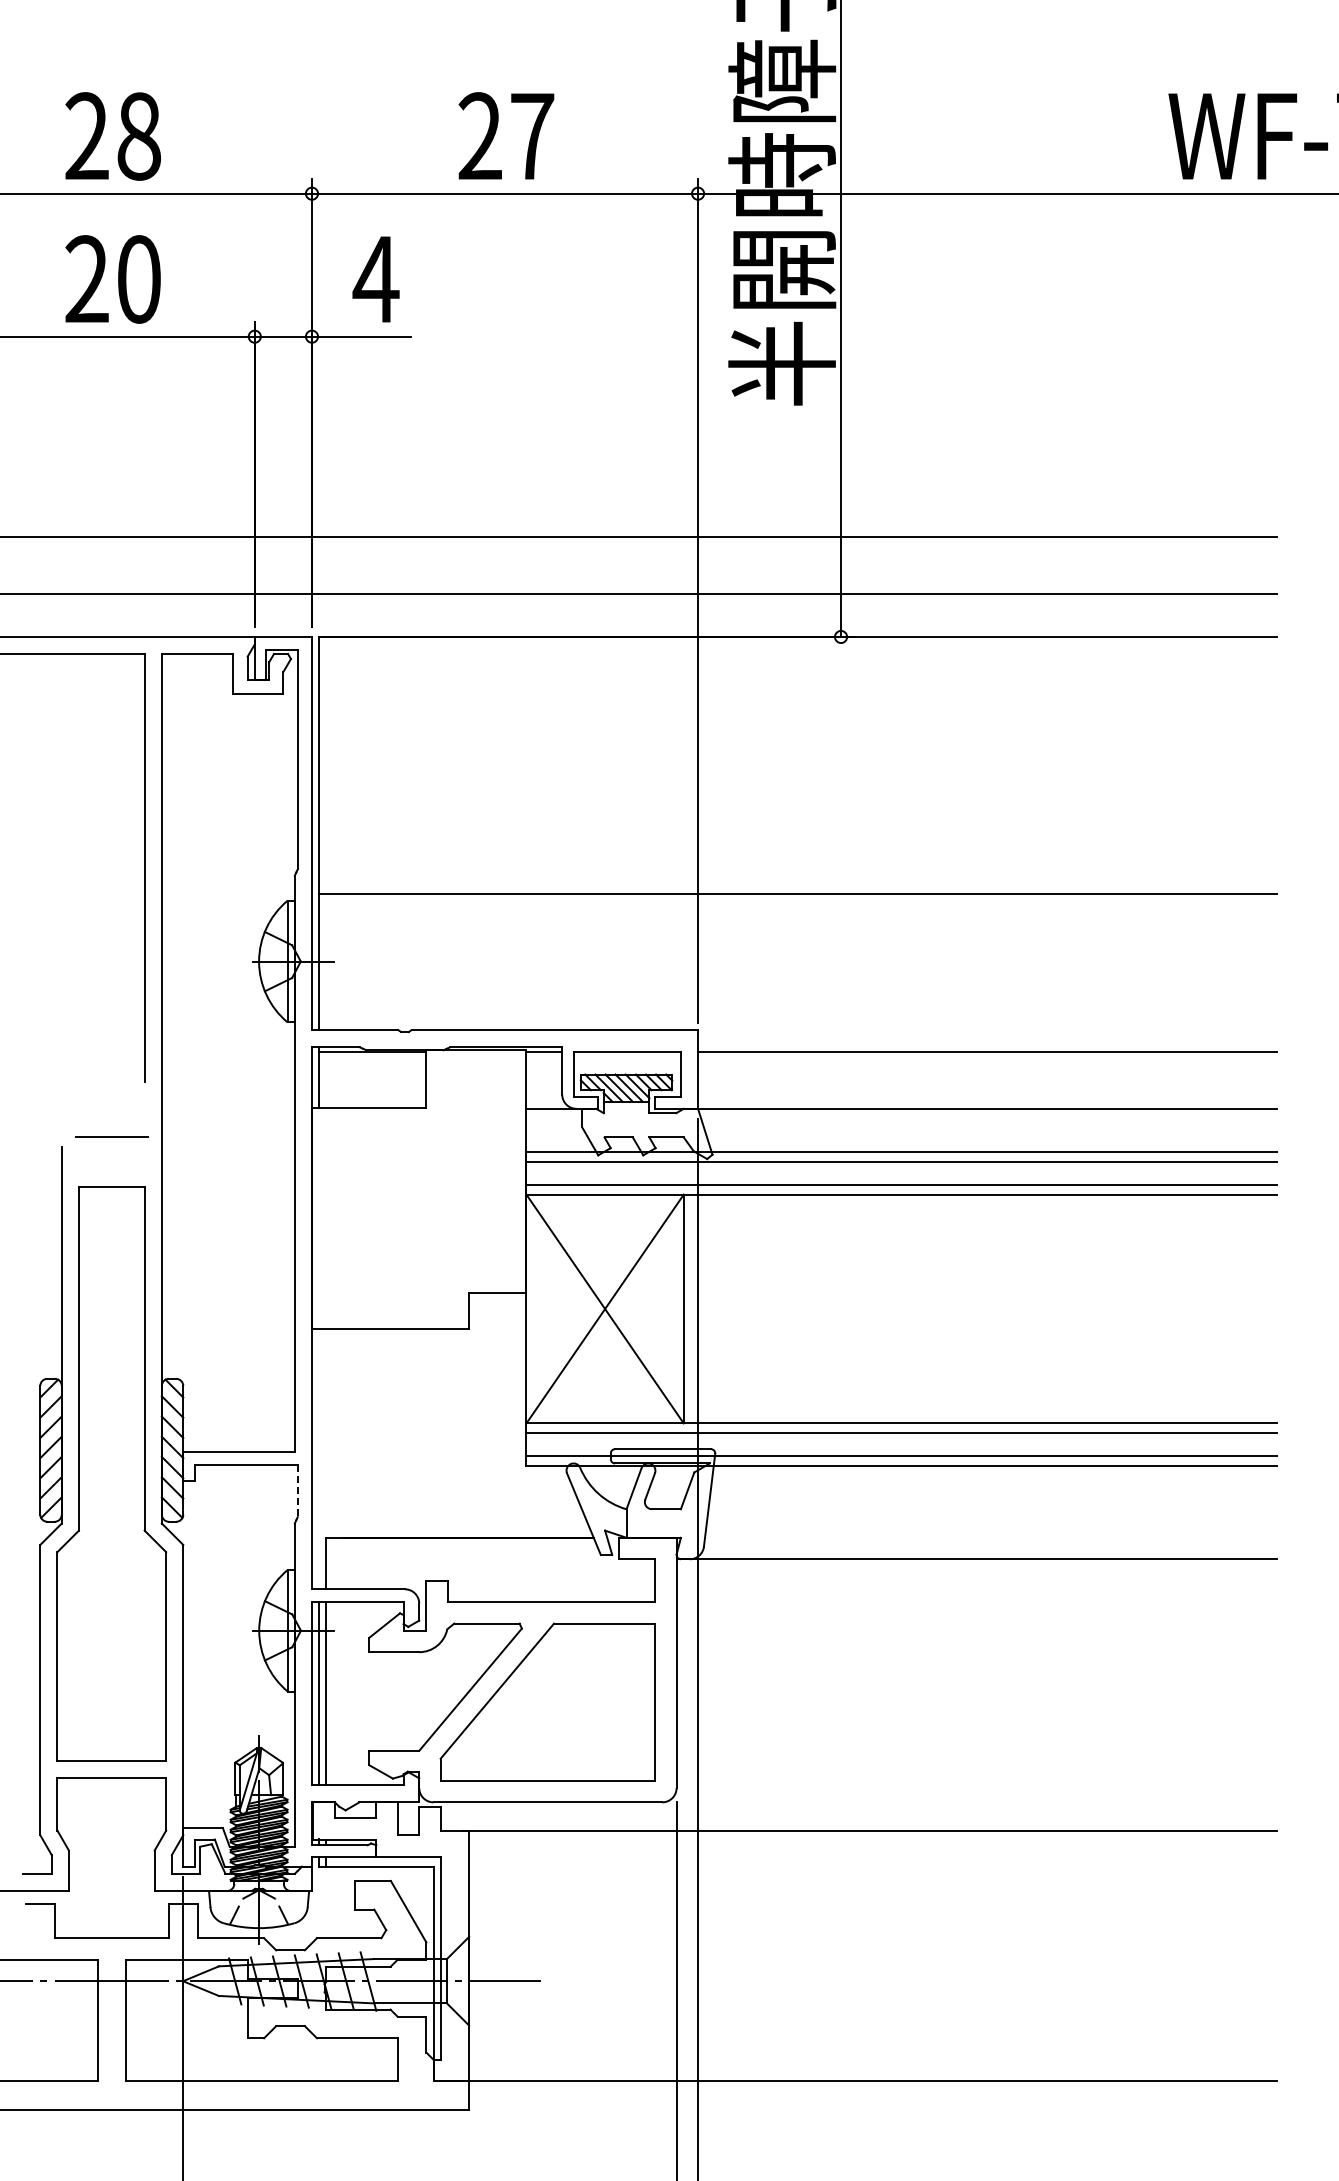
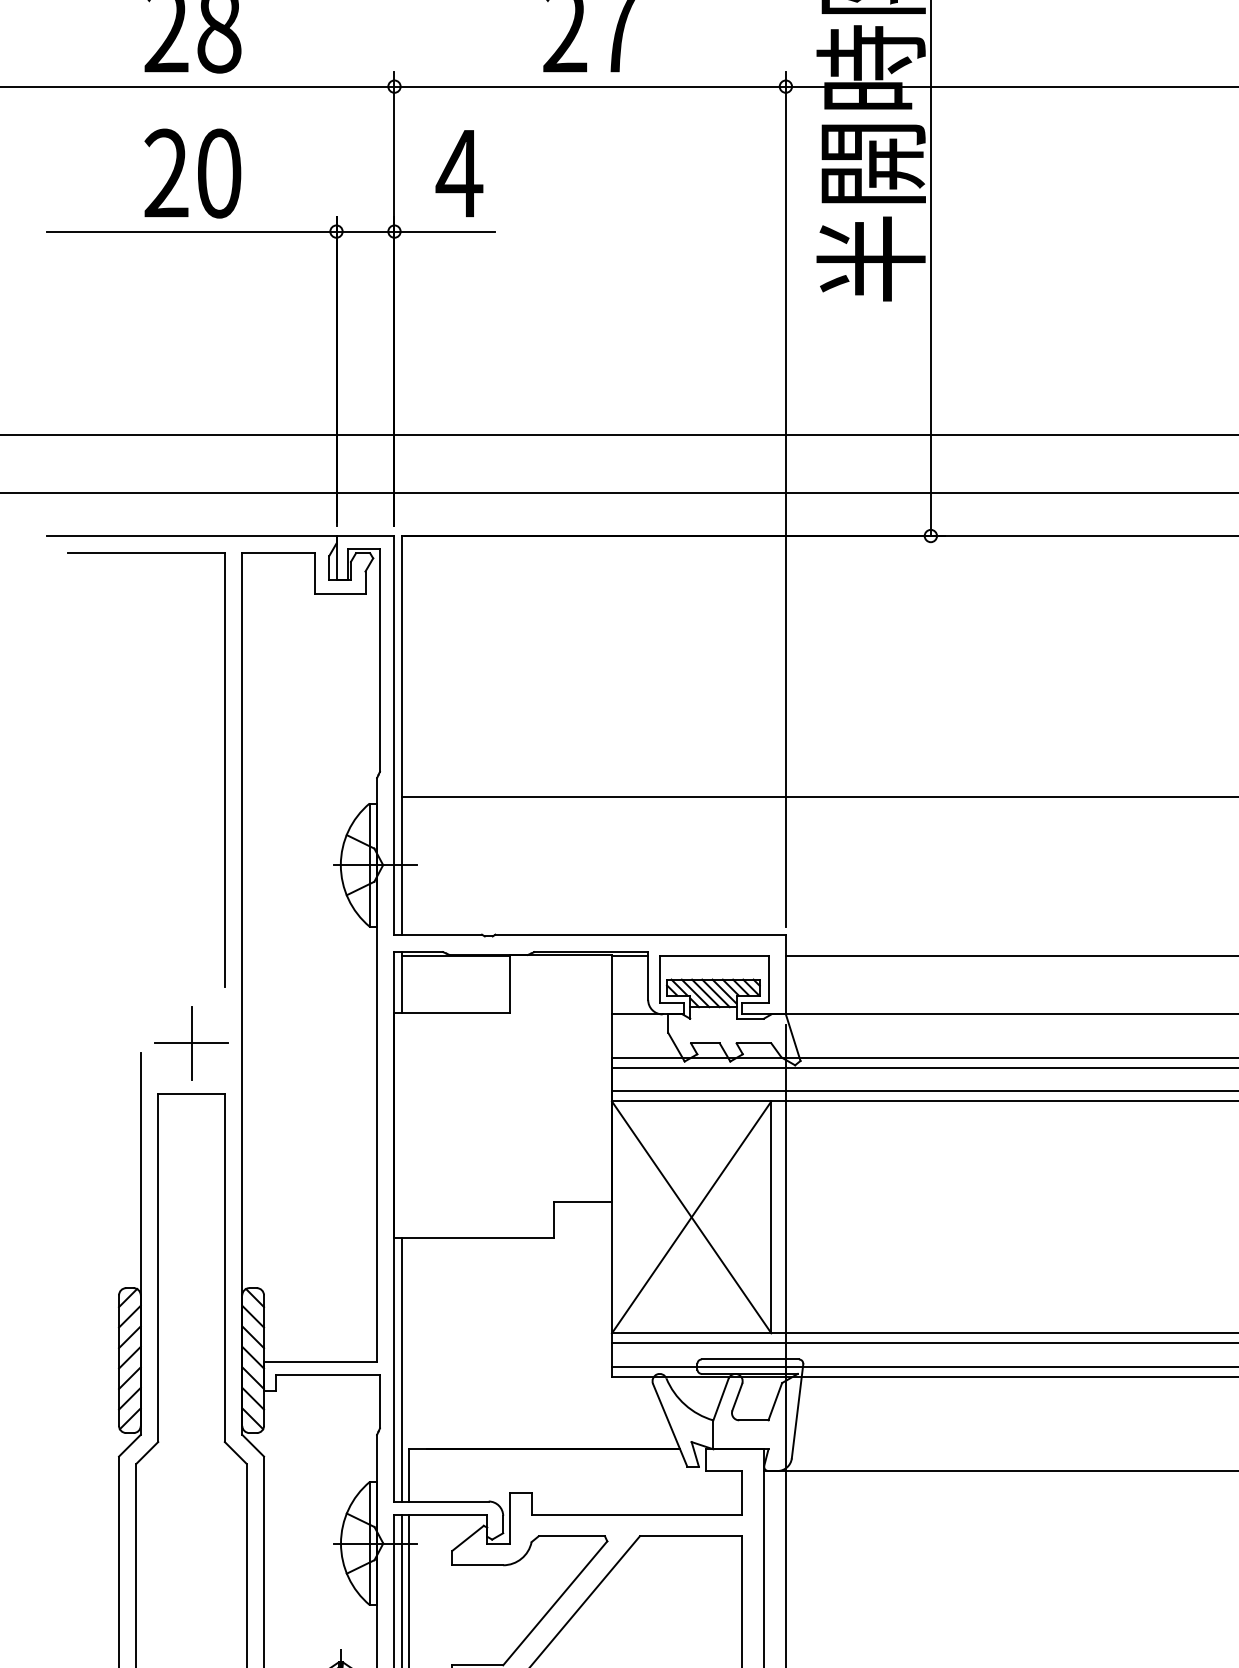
line: (111, 1137) -> (191, 1043), added
line: (319, 1459) -> (402, 1369), added
line: (297, 1491) -> (379, 1402), dashed -> solid

